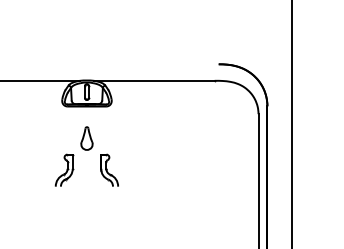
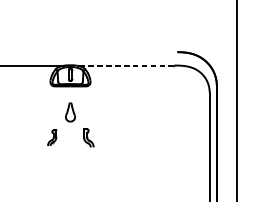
line: (153, 80) -> (124, 65), solid -> dashed
part: (64, 169) -> (52, 137), size x0.6
part: (109, 169) -> (88, 137), size x0.7

